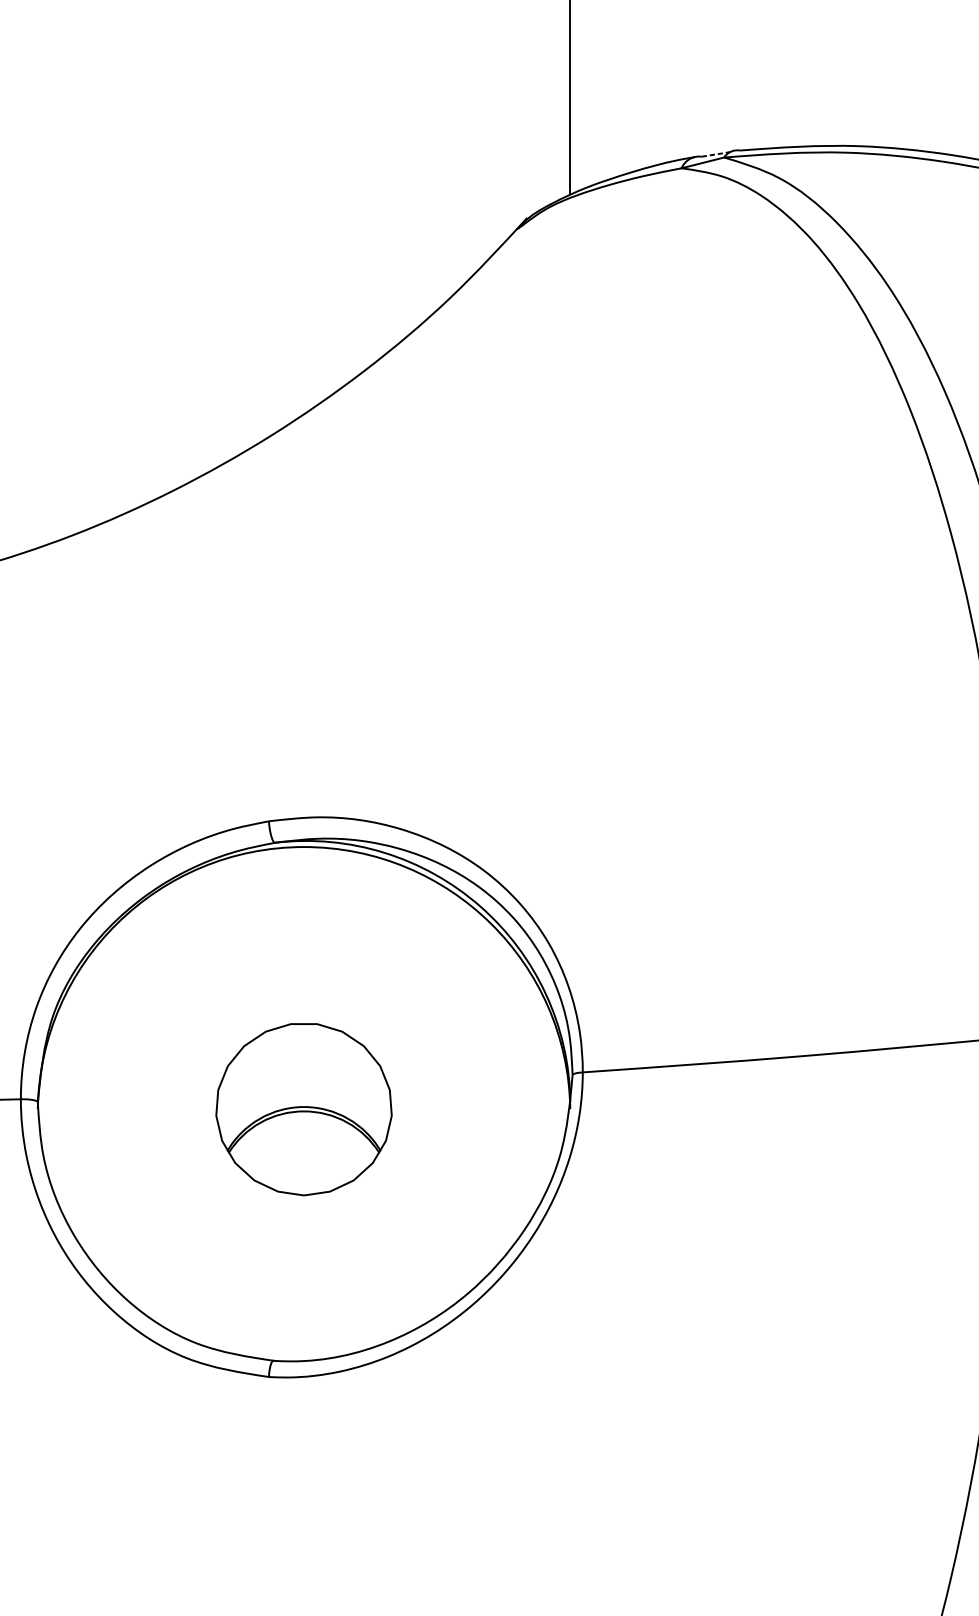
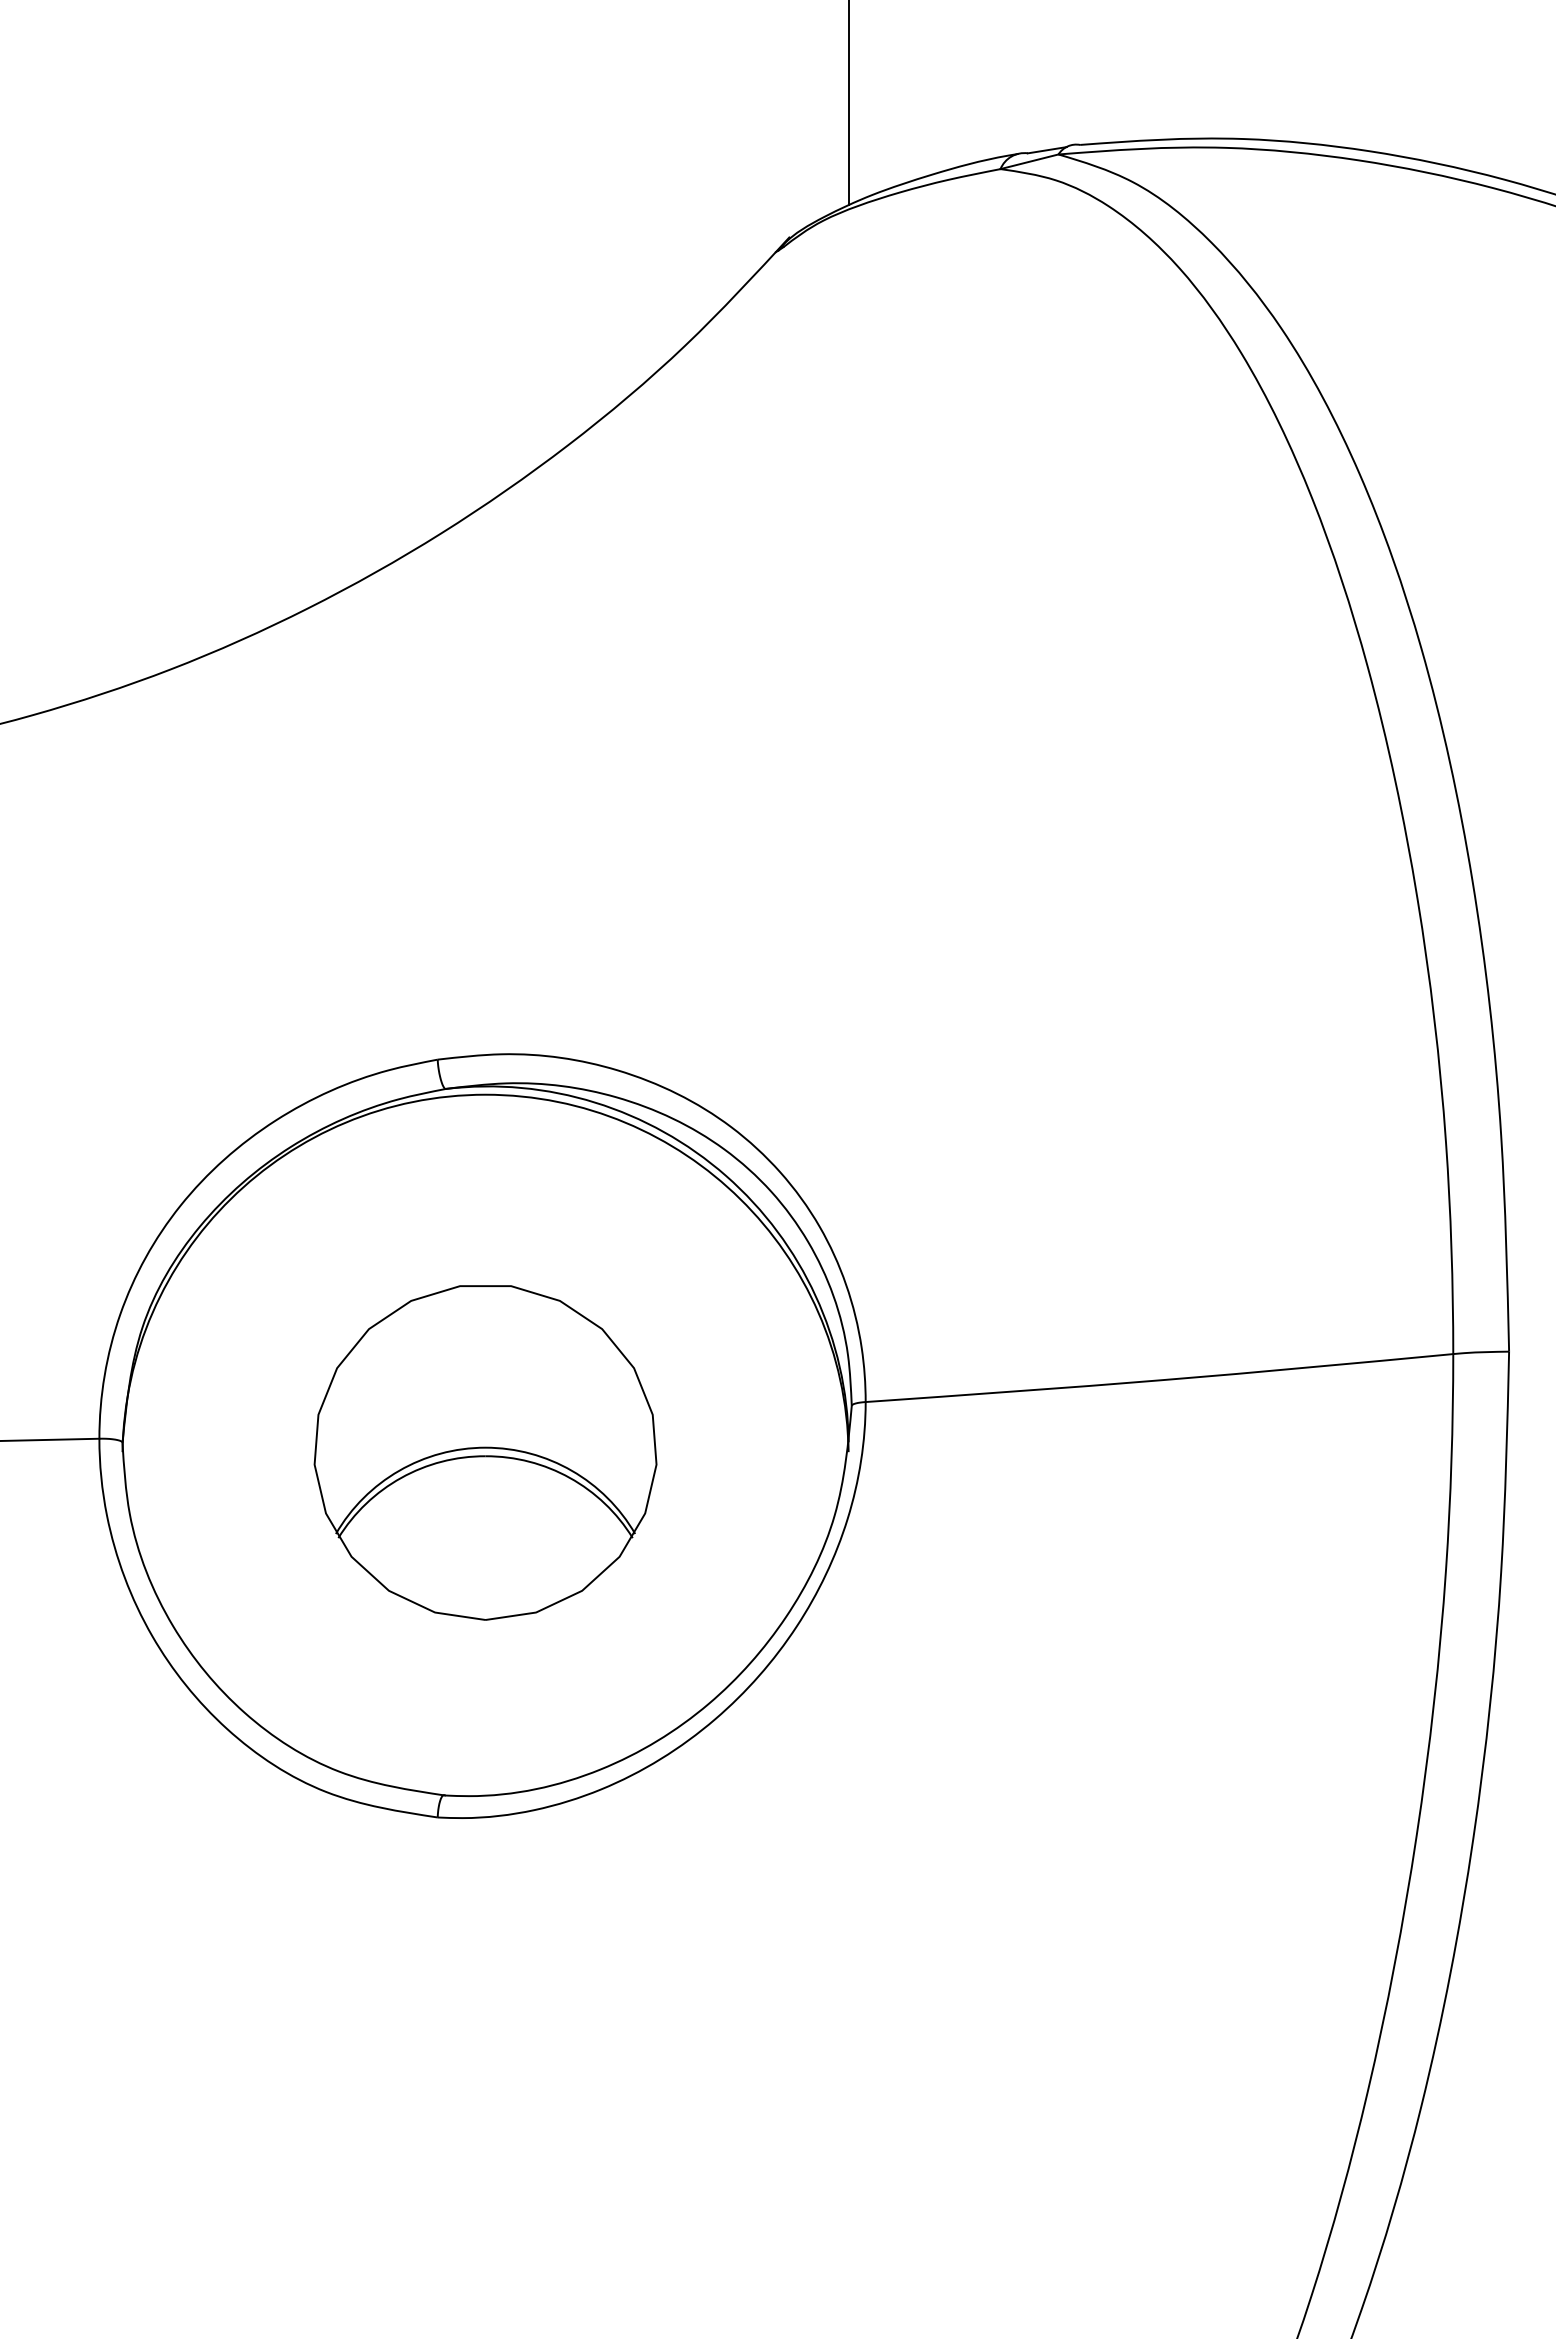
line: (716, 154) -> (1047, 150), dashed -> solid
part: (304, 1109) -> (485, 1452), size x1.43

